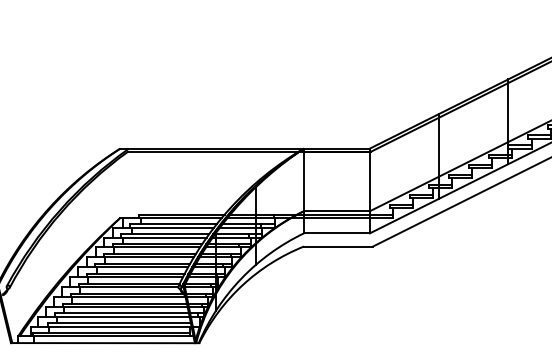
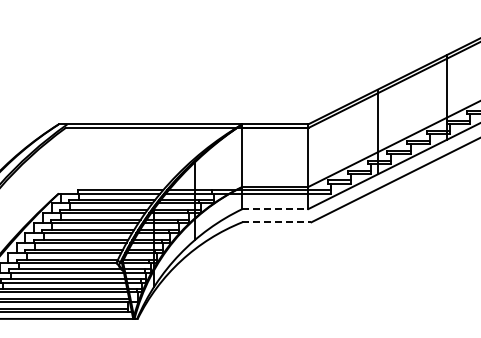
line: (337, 233) -> (275, 209), solid -> dashed
line: (338, 246) -> (276, 222), solid -> dashed

